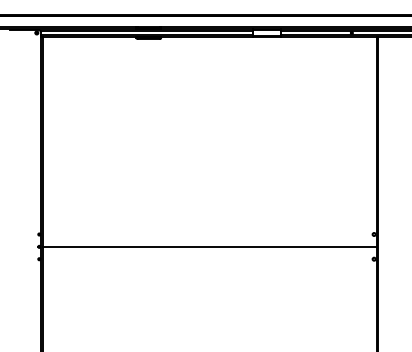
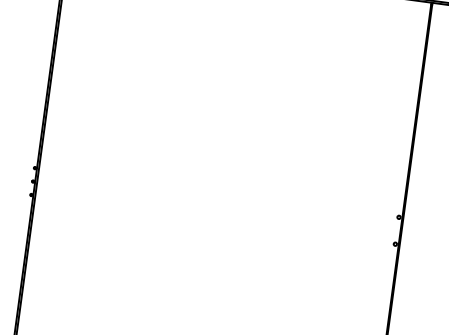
line: (210, 246) -> (219, 206), removed

